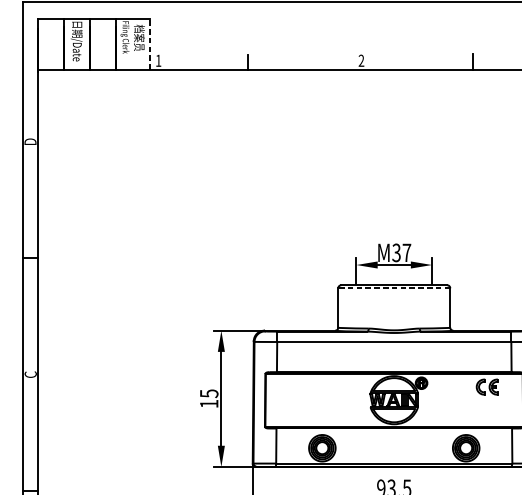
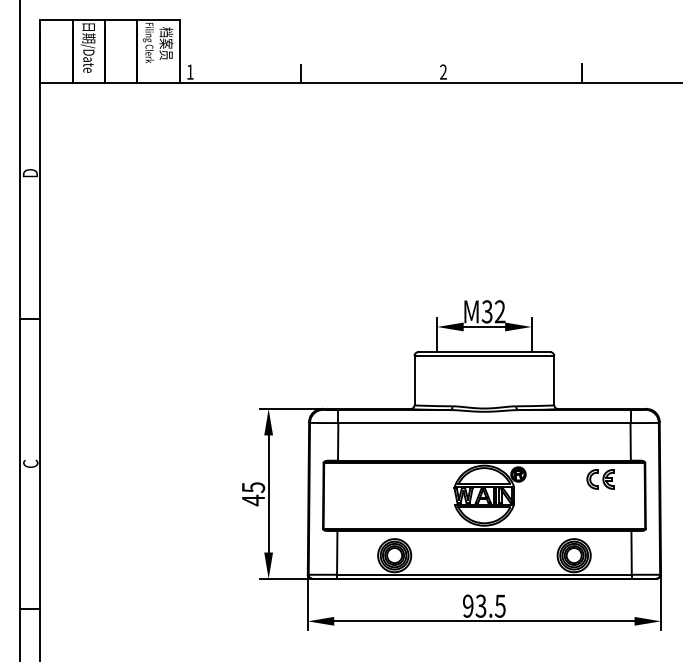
line: (149, 44) -> (179, 51), dashed -> solid
text: (406, 252) -> (499, 311), M37 -> M32
line: (394, 288) -> (484, 356), dashed -> solid
text: (209, 404) -> (253, 500), 15 -> 45

